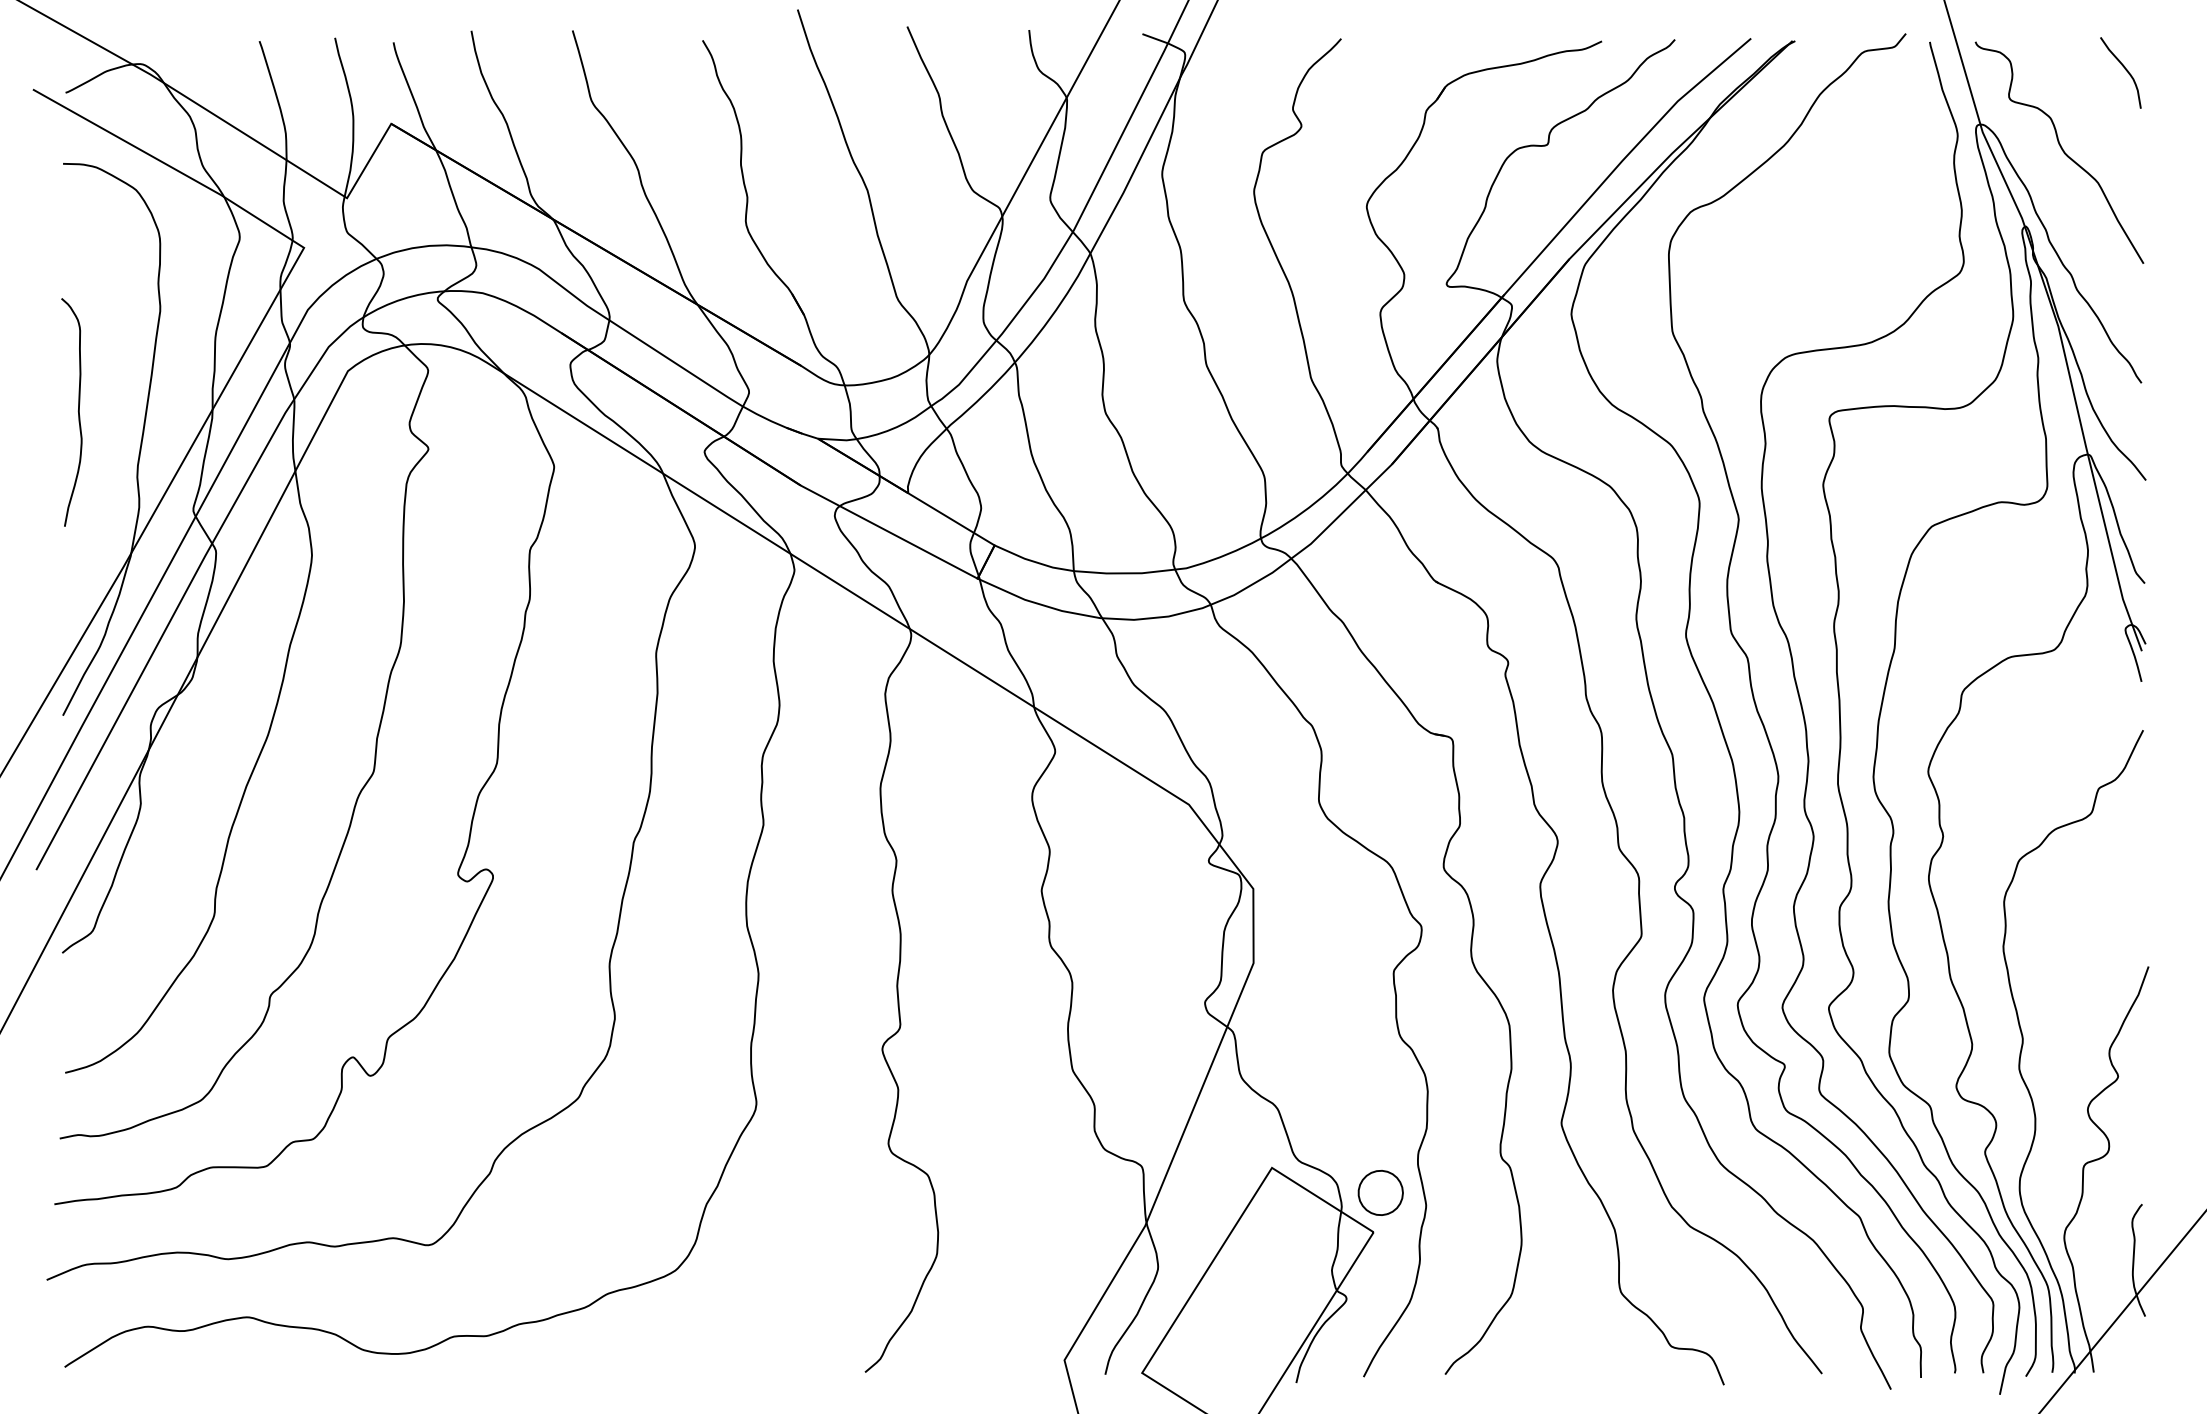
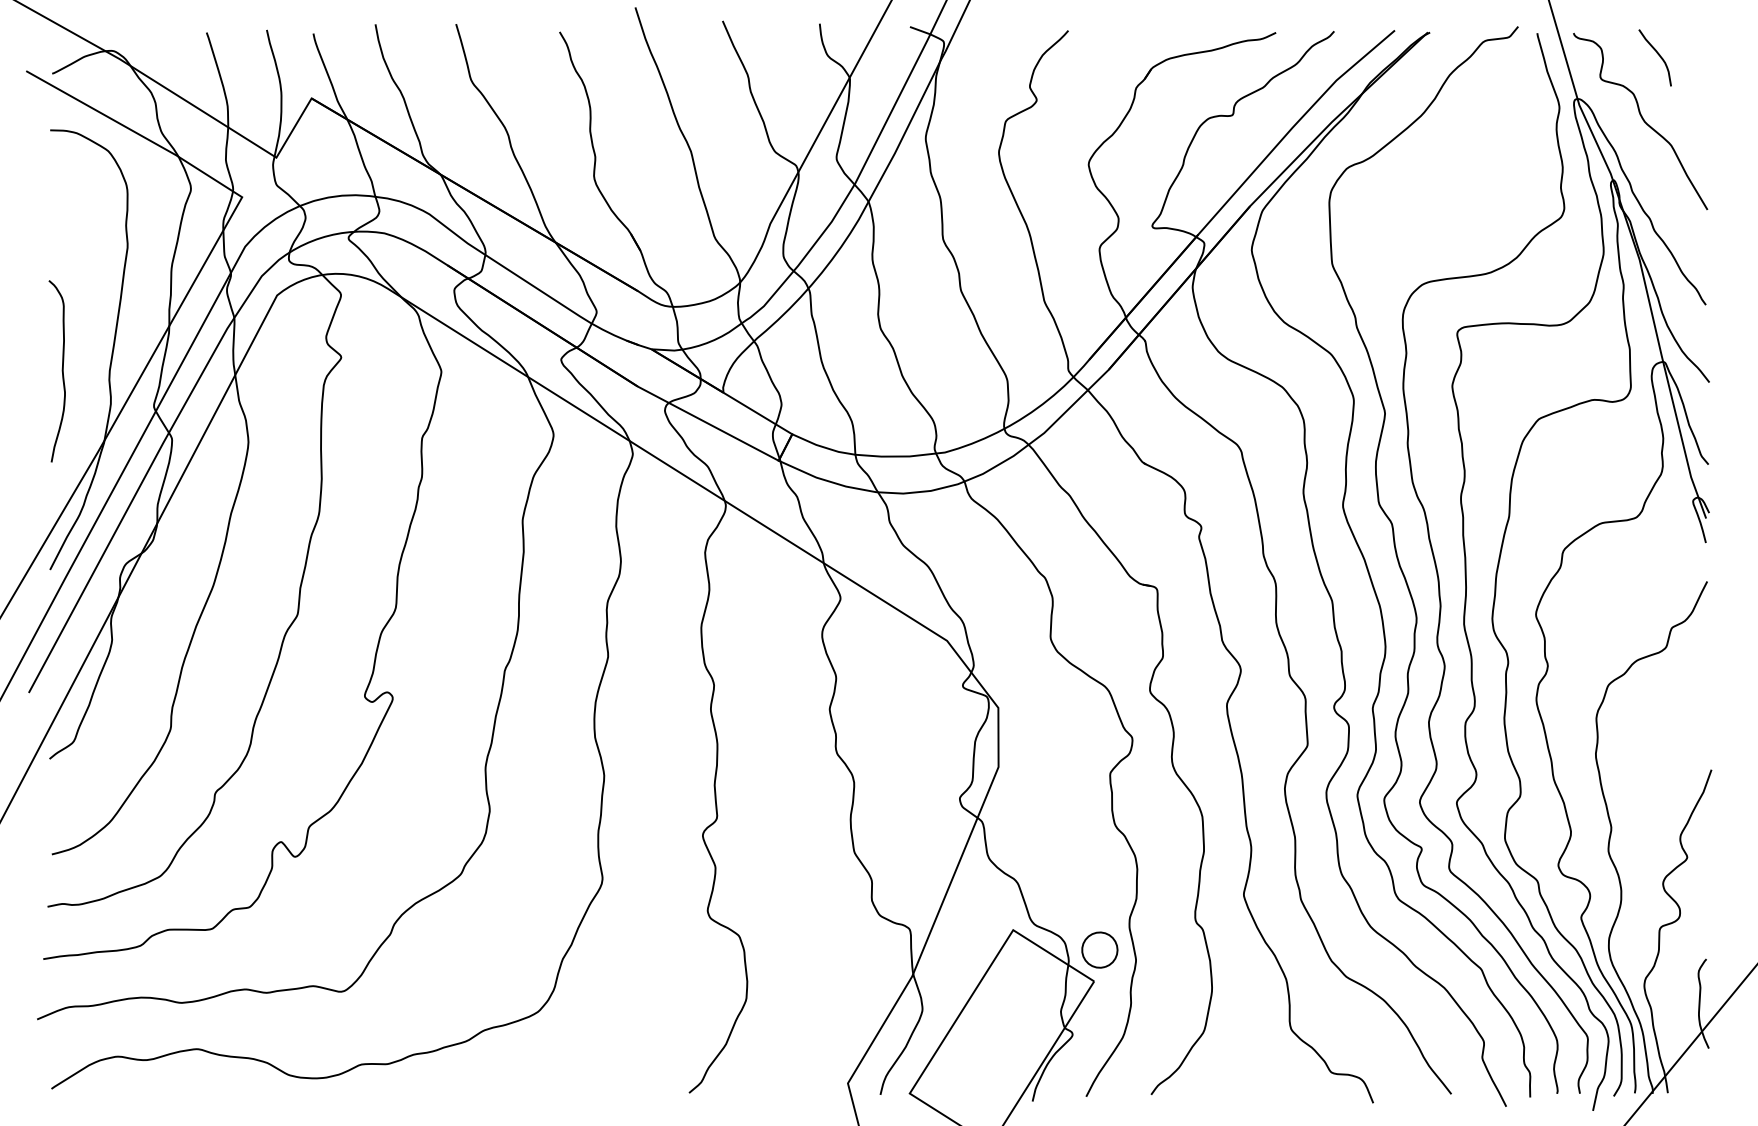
curve: (2125, 70) -> (1658, 55), moved
curve: (77, 411) -> (61, 370), moved

